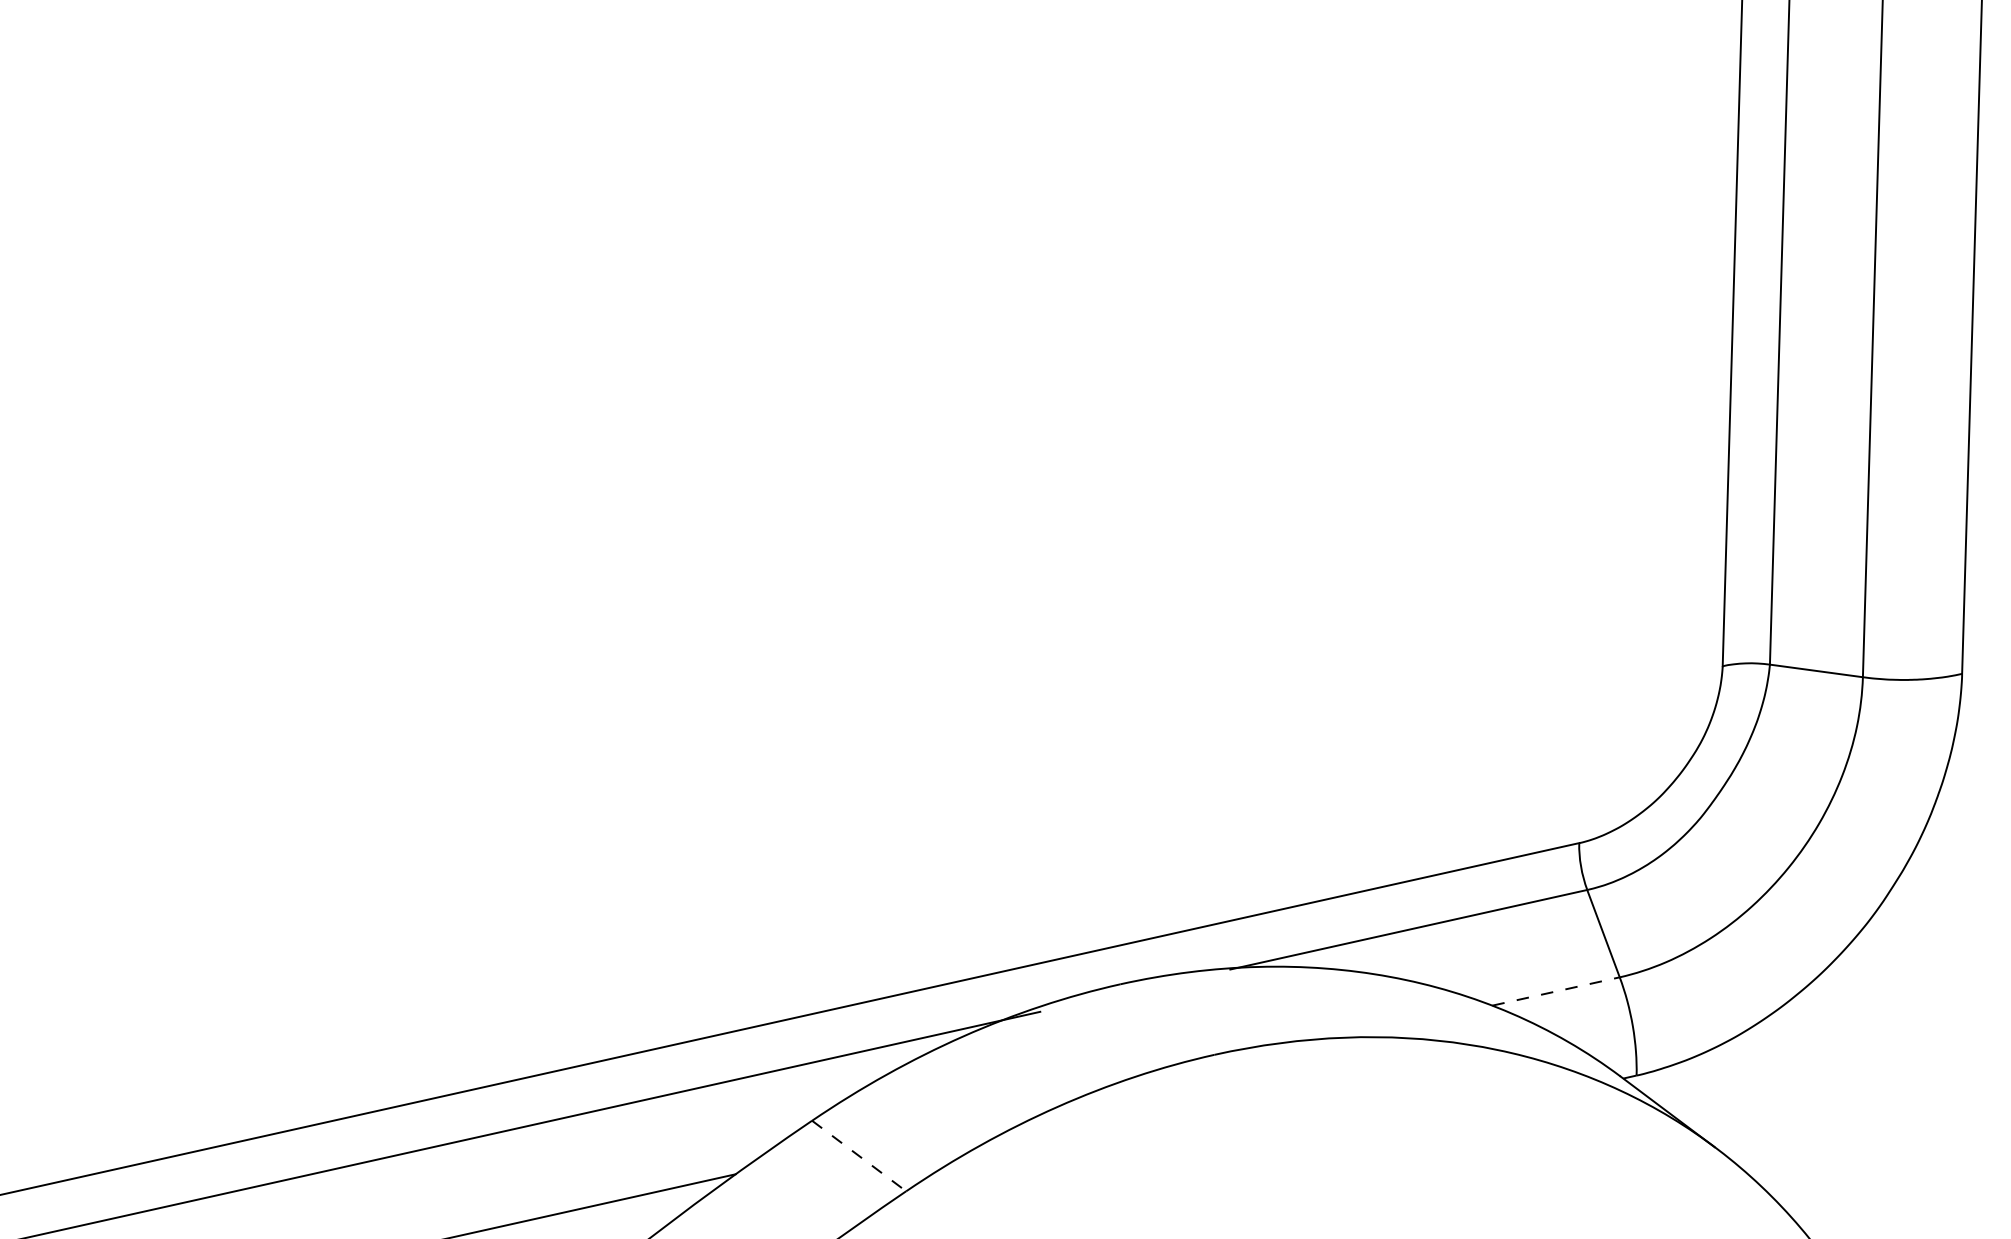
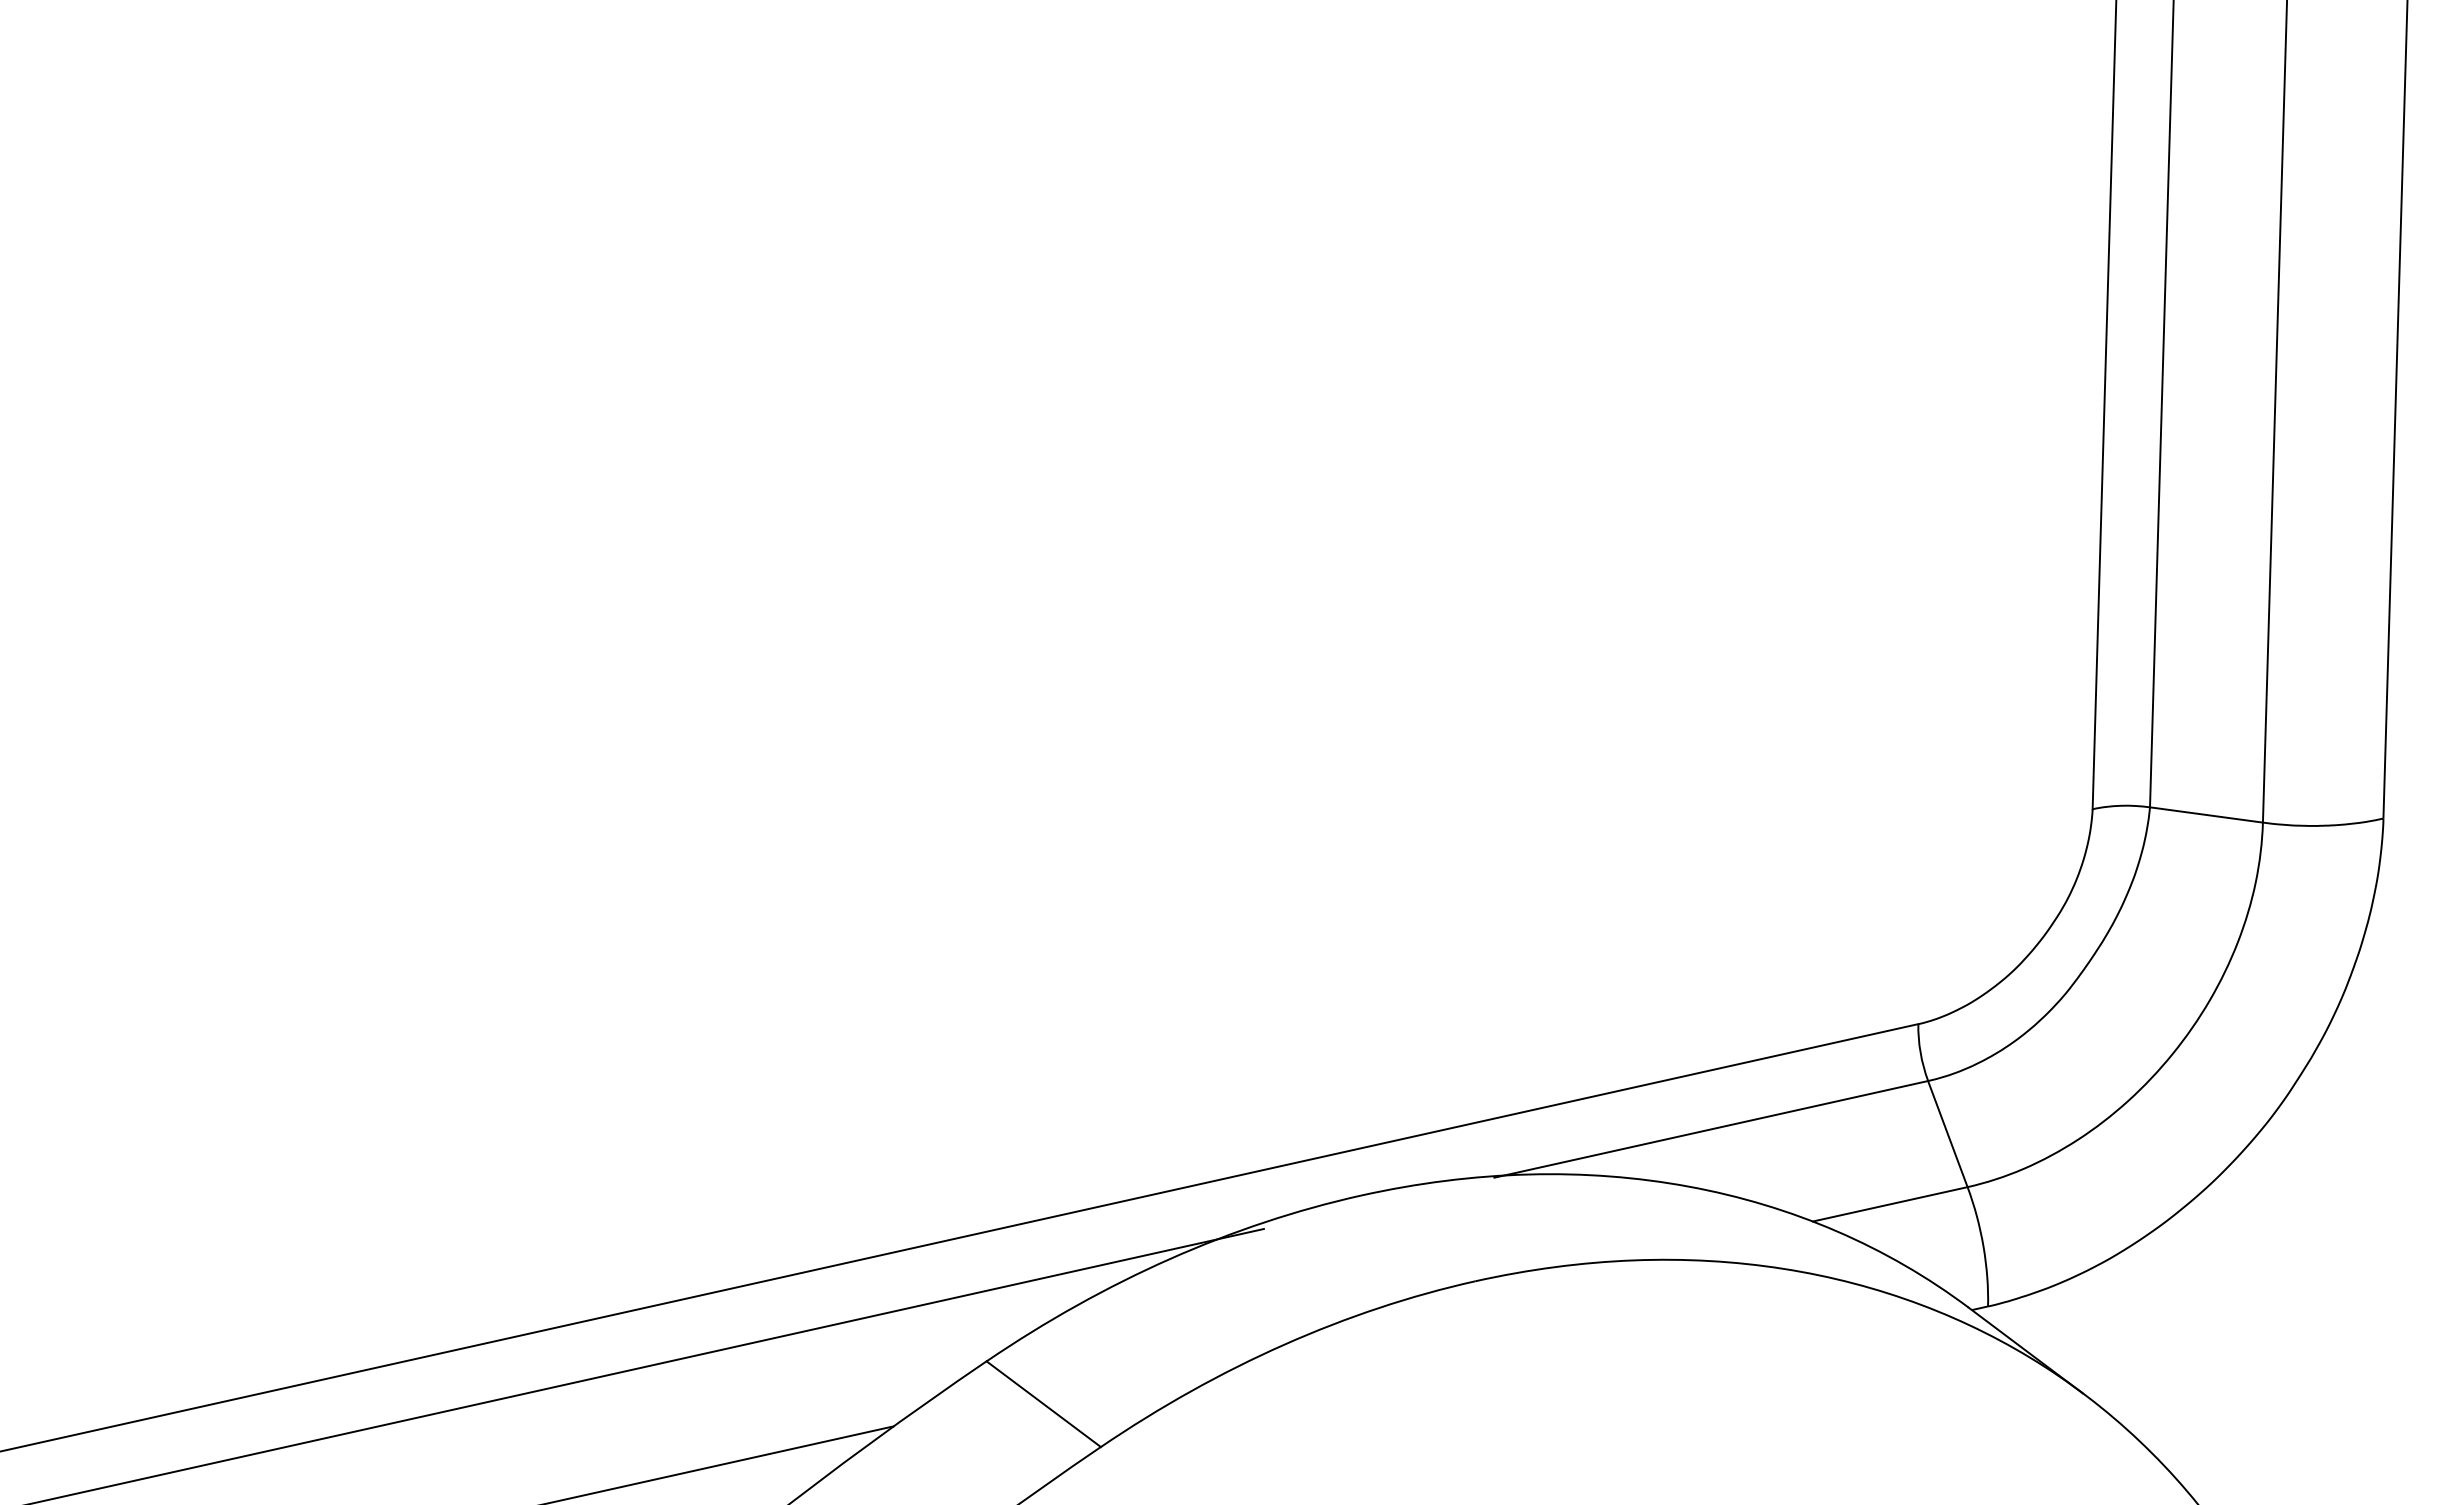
line: (1556, 991) -> (1890, 1204), dashed -> solid
line: (859, 1156) -> (1044, 1404), dashed -> solid

